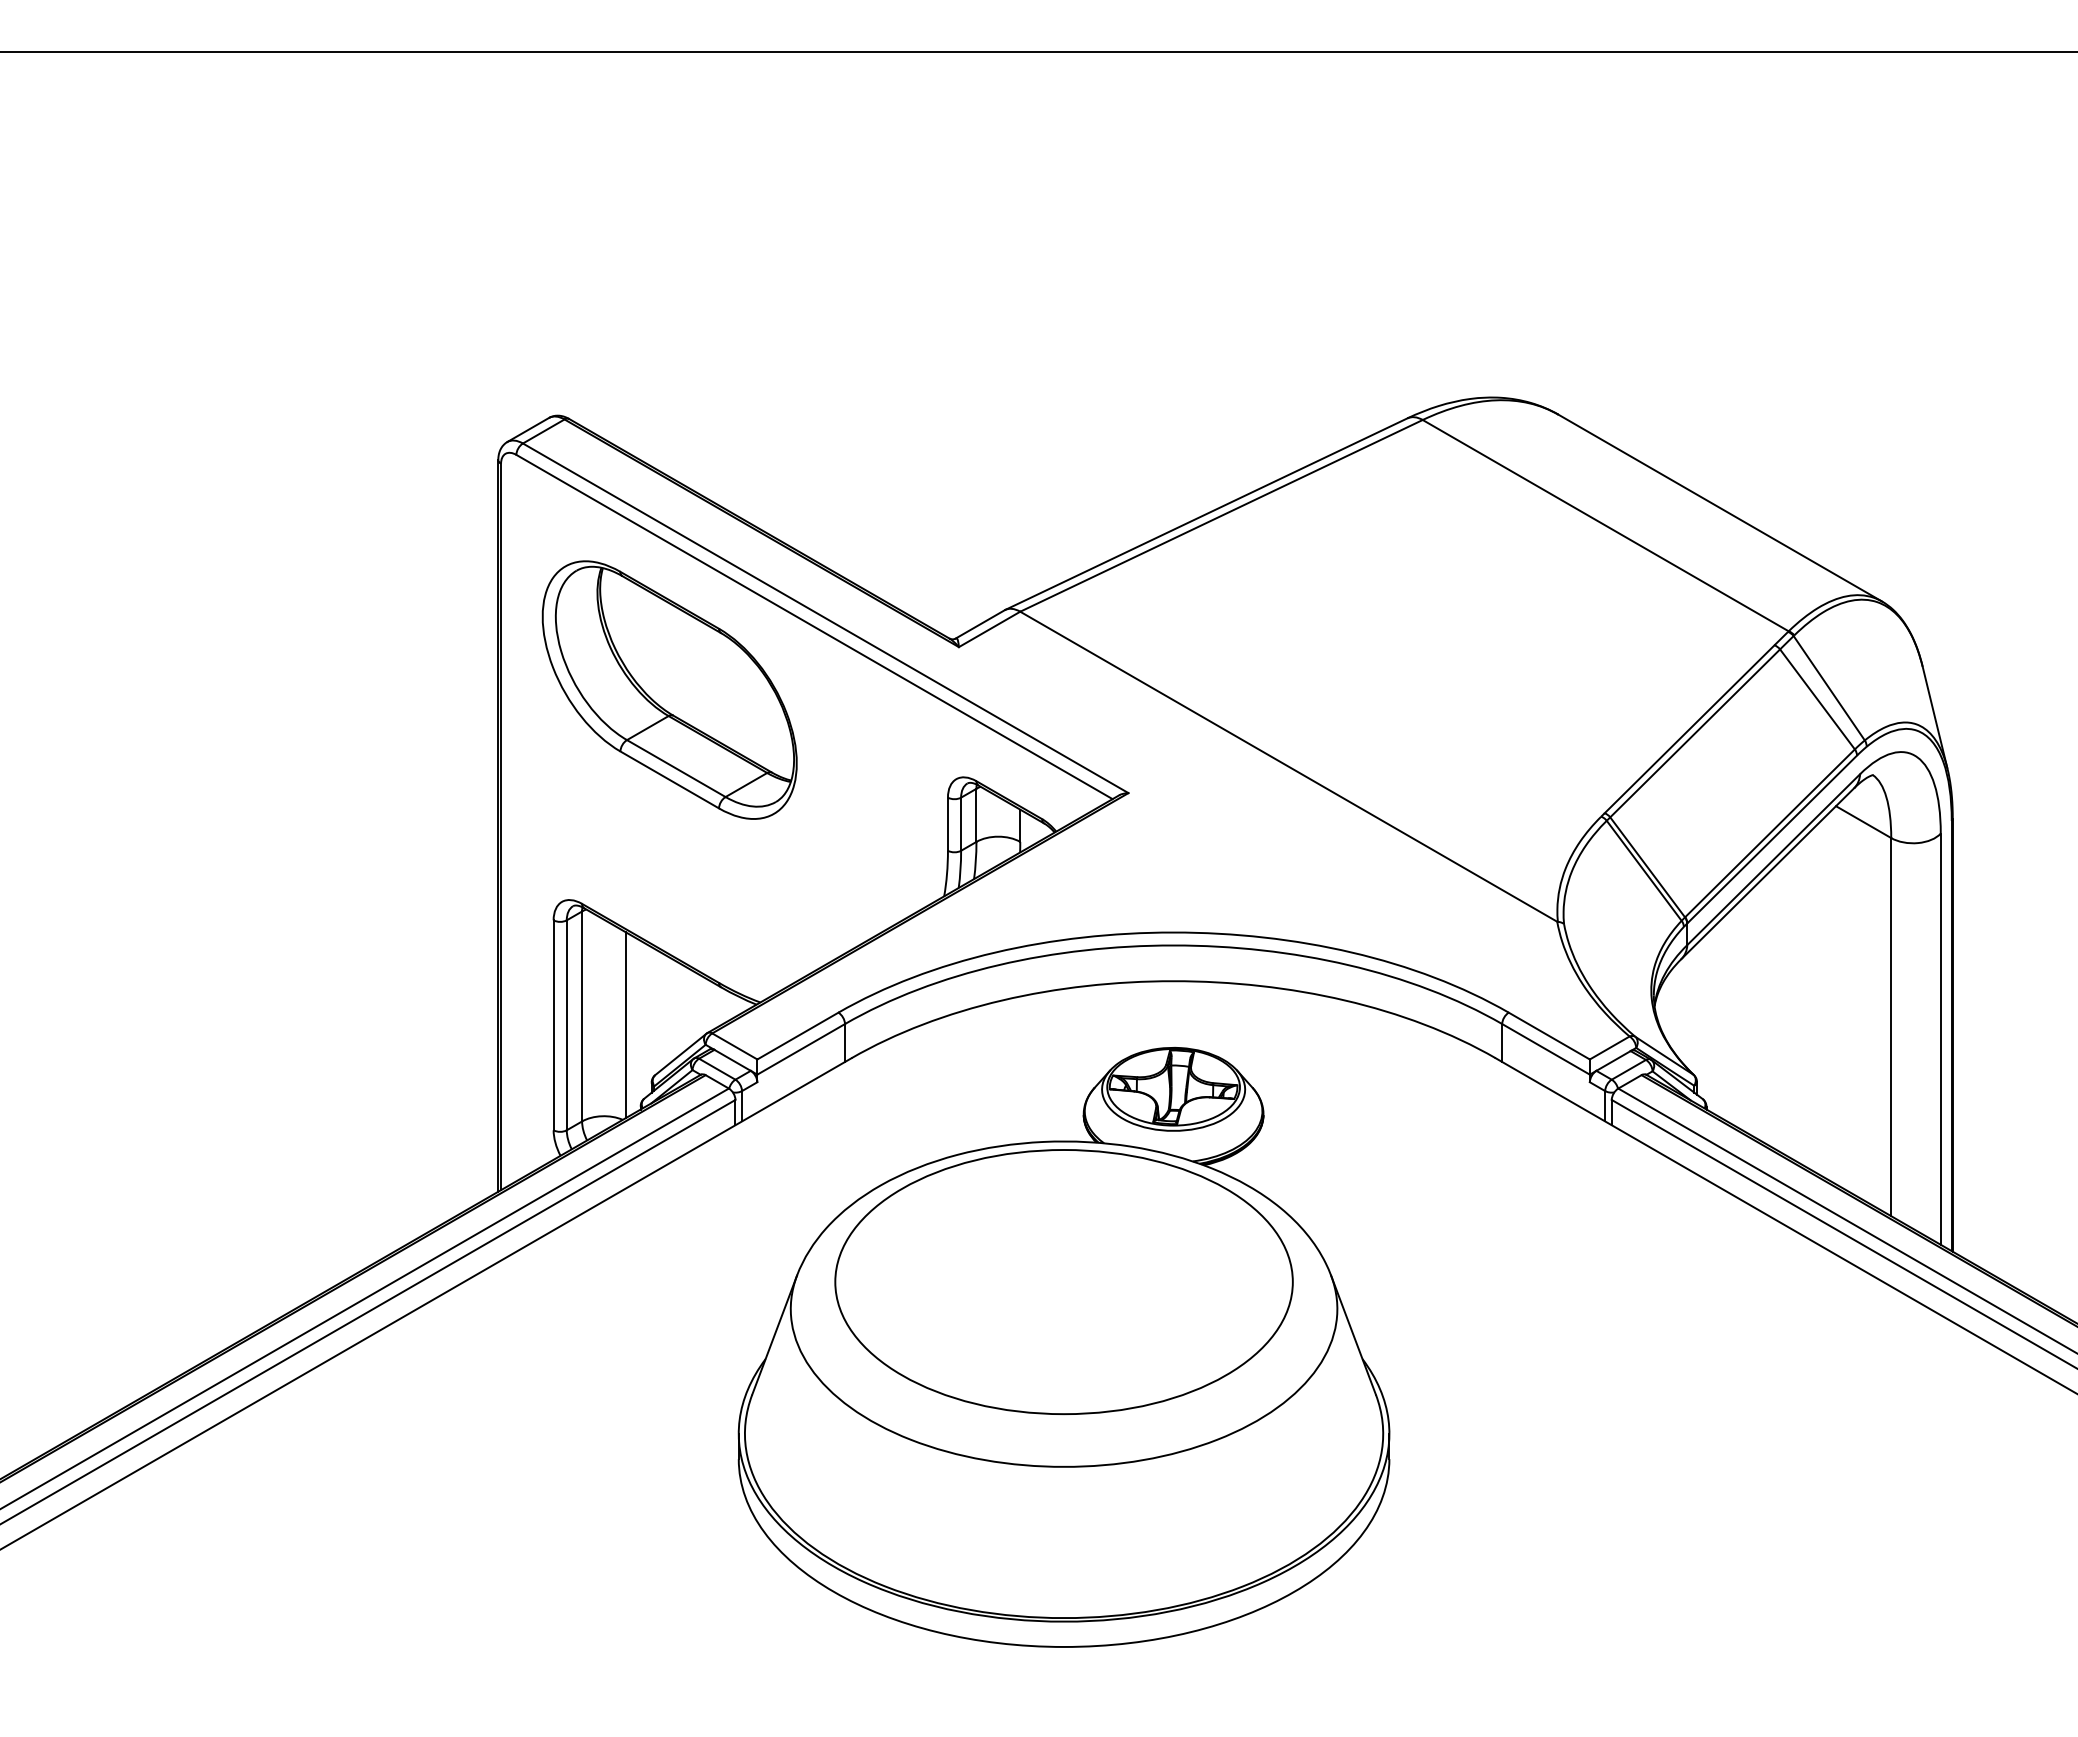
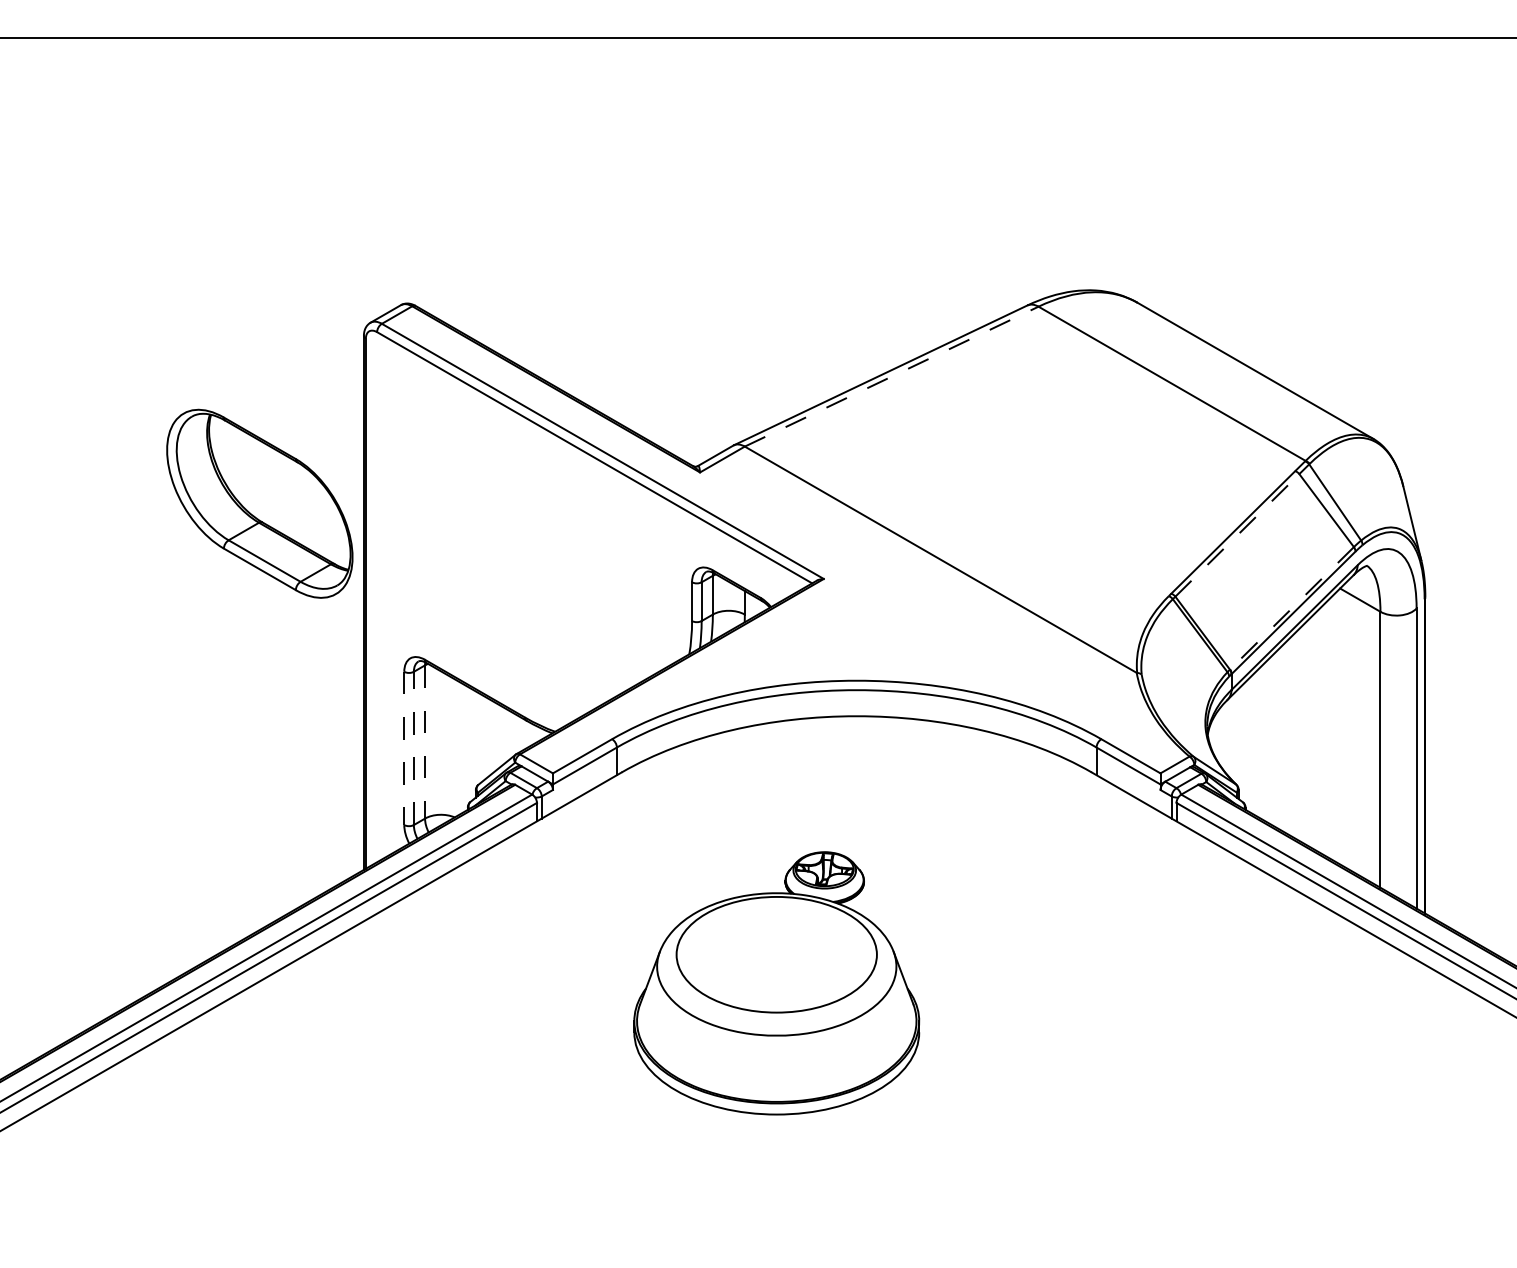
line: (1221, 515) -> (891, 376), solid -> dashed
part: (669, 689) -> (259, 503), moved
line: (1695, 733) -> (1237, 535), solid -> dashed
line: (1769, 833) -> (1291, 608), solid -> dashed
line: (582, 1016) -> (425, 742), solid -> dashed
line: (553, 1025) -> (404, 748), solid -> dashed
line: (566, 1025) -> (413, 748), solid -> dashed
line: (625, 1025) -> (456, 748), removed
part: (1063, 1346) -> (776, 982), size x0.6

